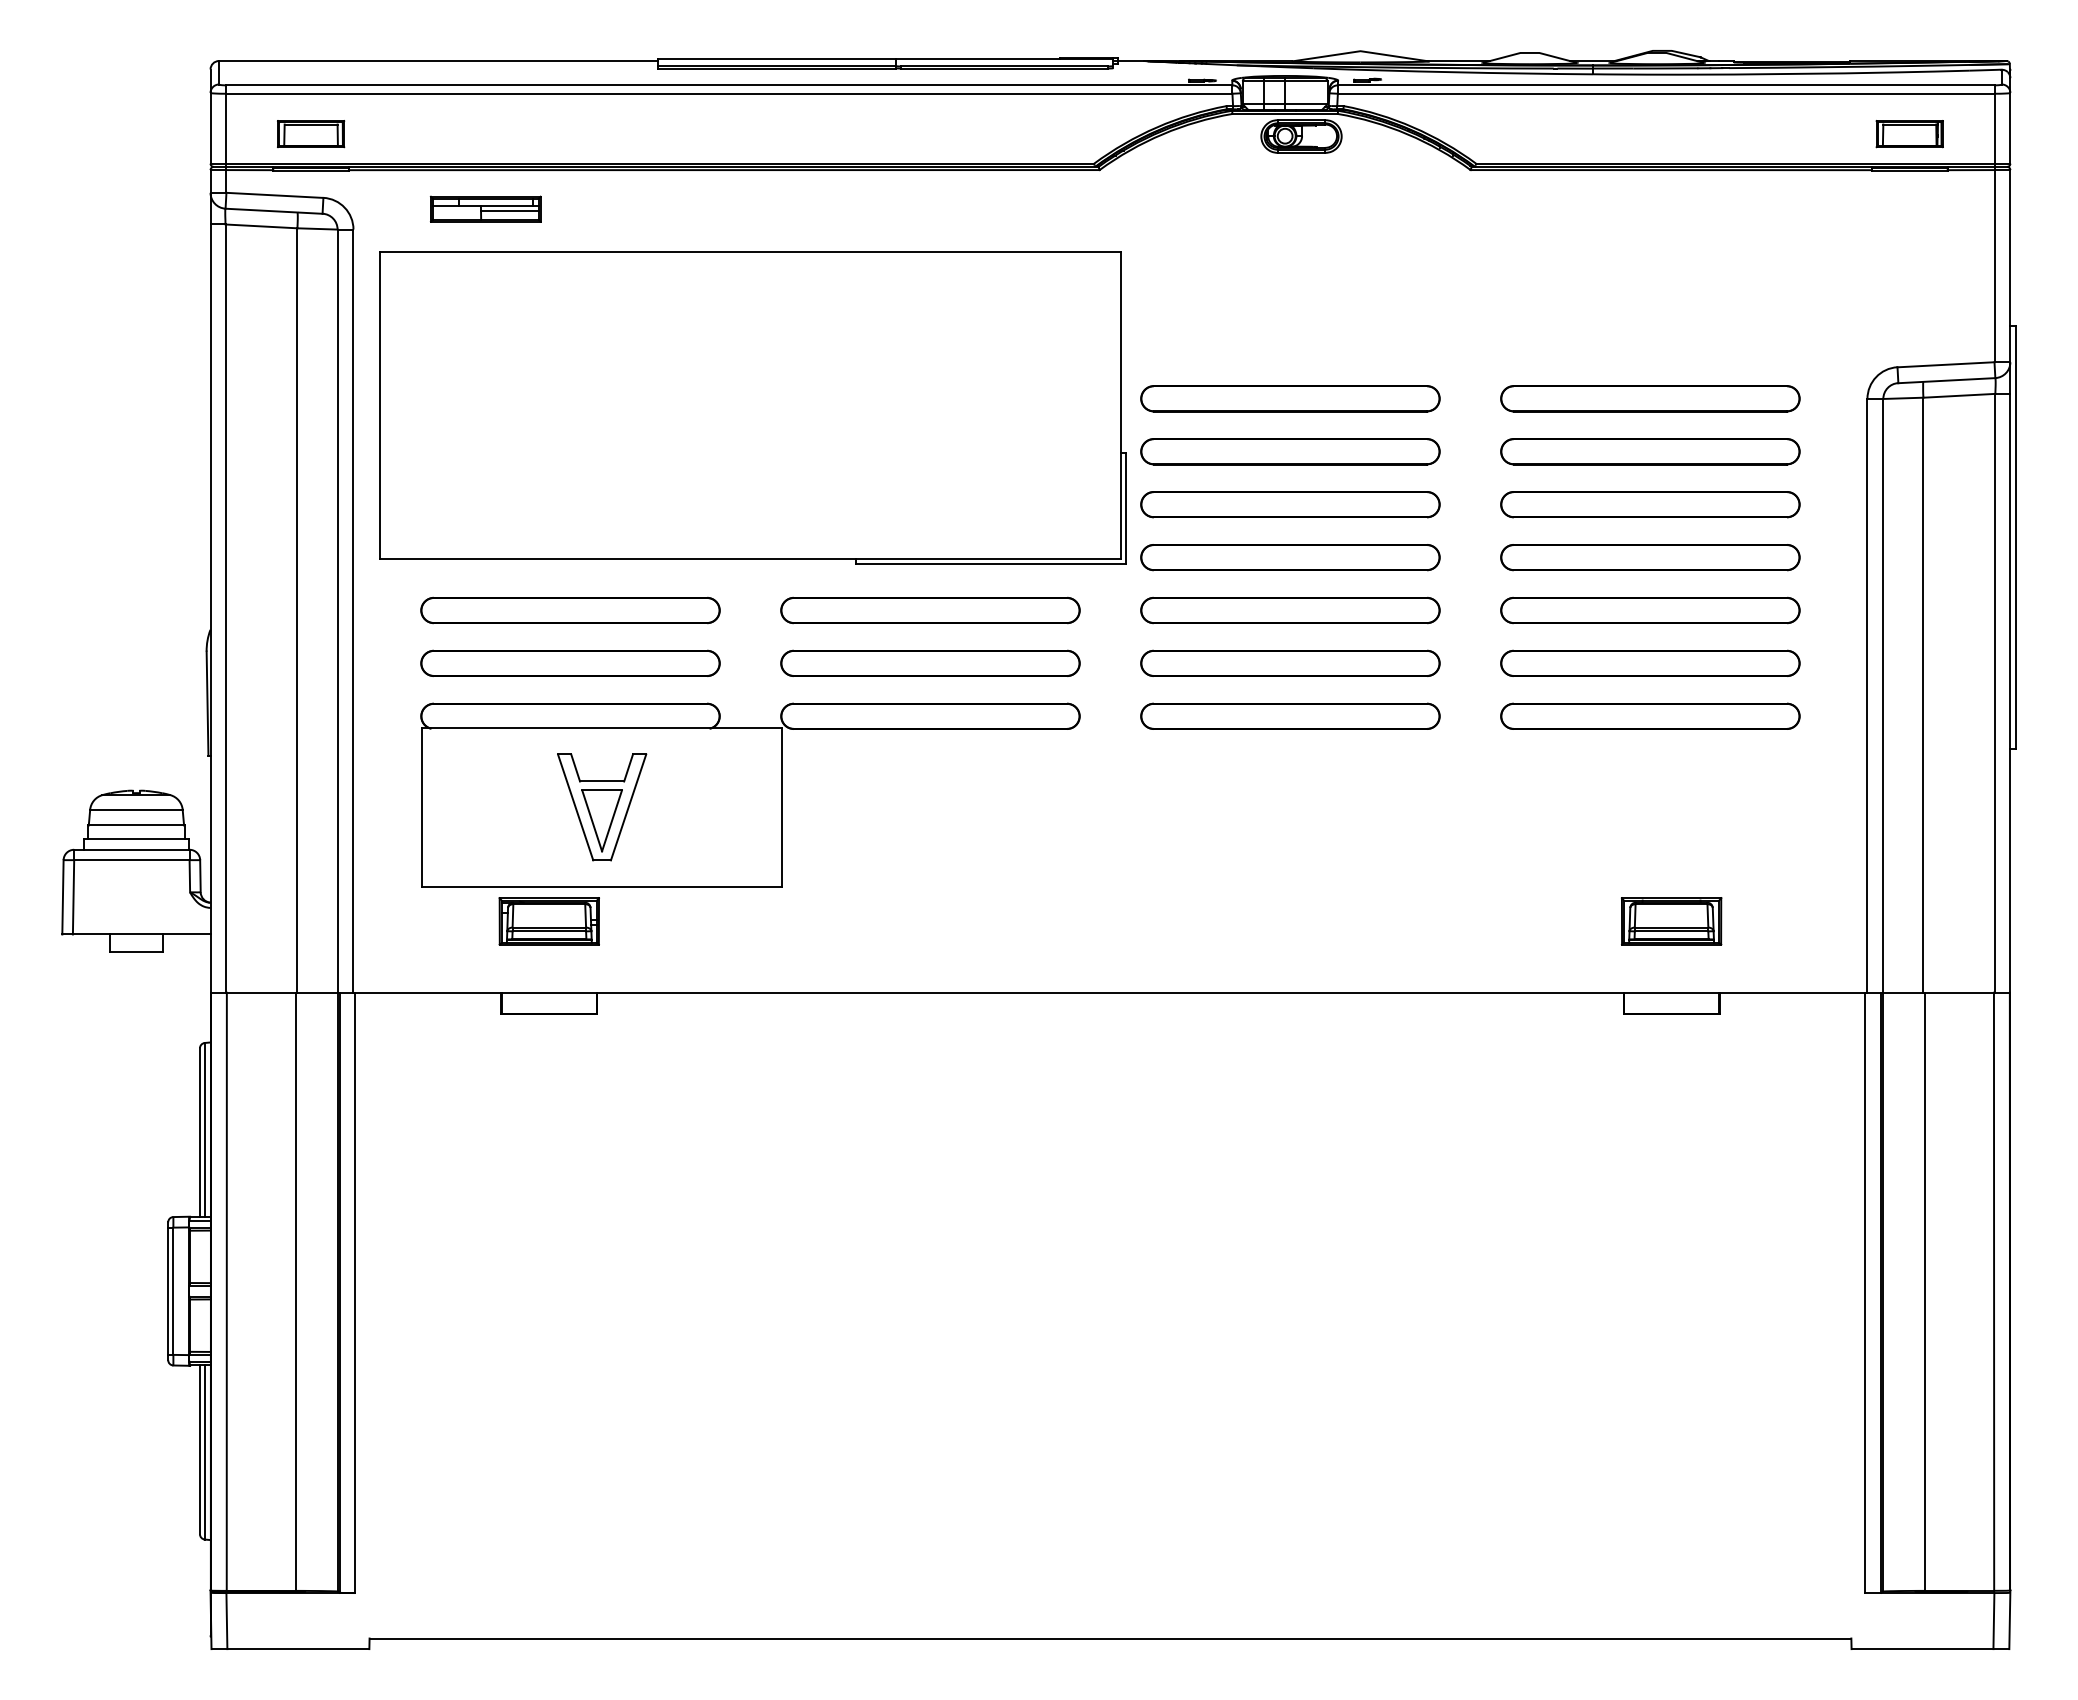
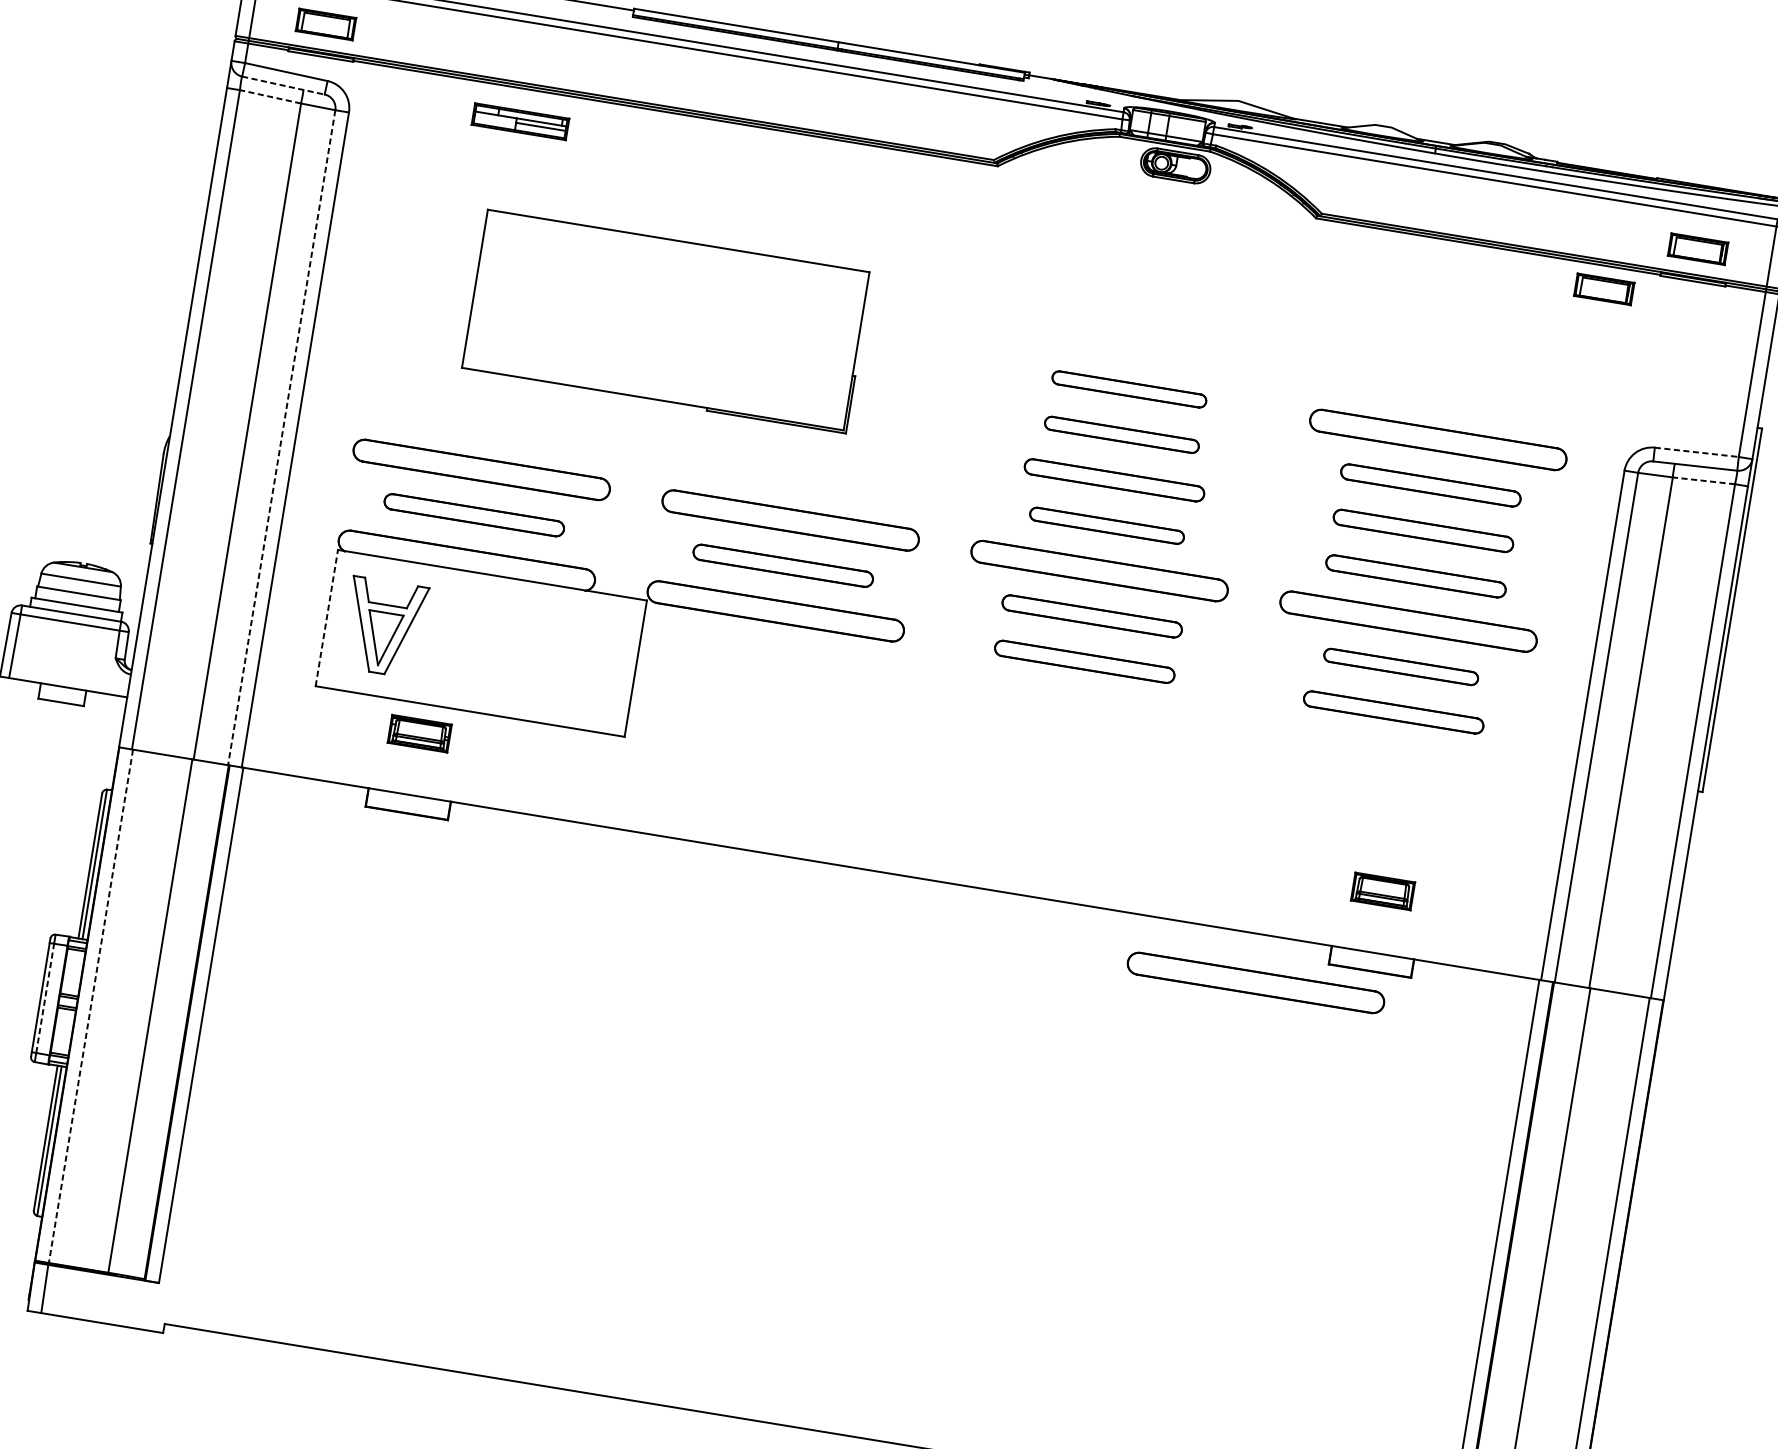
part: (1810, 197) -> (1604, 289), added
part: (485, 208) -> (520, 121), moved
line: (274, 211) -> (283, 85), solid -> dashed
line: (261, 226) -> (270, 96), solid -> dashed
line: (1946, 364) -> (1697, 452), solid -> dashed
line: (1959, 395) -> (1704, 480), solid -> dashed
part: (1290, 398) -> (1129, 389), size x0.6
part: (752, 407) -> (666, 321), size x0.6
part: (1290, 451) -> (1122, 434), size x0.6
part: (1650, 451) -> (1430, 485), size x0.7
part: (1290, 504) -> (1114, 480), size x0.7
part: (1650, 504) -> (1423, 530), size x0.7
part: (1290, 557) -> (1107, 525), size x0.6
part: (1650, 557) -> (1416, 576), size x0.7
line: (337, 611) -> (281, 438), solid -> dashed
part: (570, 662) -> (474, 514), size x0.7
part: (930, 662) -> (783, 565), size x0.7
part: (1290, 662) -> (1092, 615), size x0.7
part: (1650, 662) -> (1401, 666), size x0.6
part: (1290, 715) -> (1084, 661), size x0.7
part: (1650, 715) -> (1393, 711), size x0.7
line: (422, 806) -> (327, 617), solid -> dashed
part: (602, 807) -> (384, 627), moved
part: (548, 921) -> (419, 733), size x0.7
part: (1671, 921) -> (1382, 891), size x0.7
part: (1544, 1048) -> (1256, 982), added
line: (173, 1291) -> (45, 998), solid -> dashed
line: (226, 1292) -> (90, 1006), solid -> dashed

